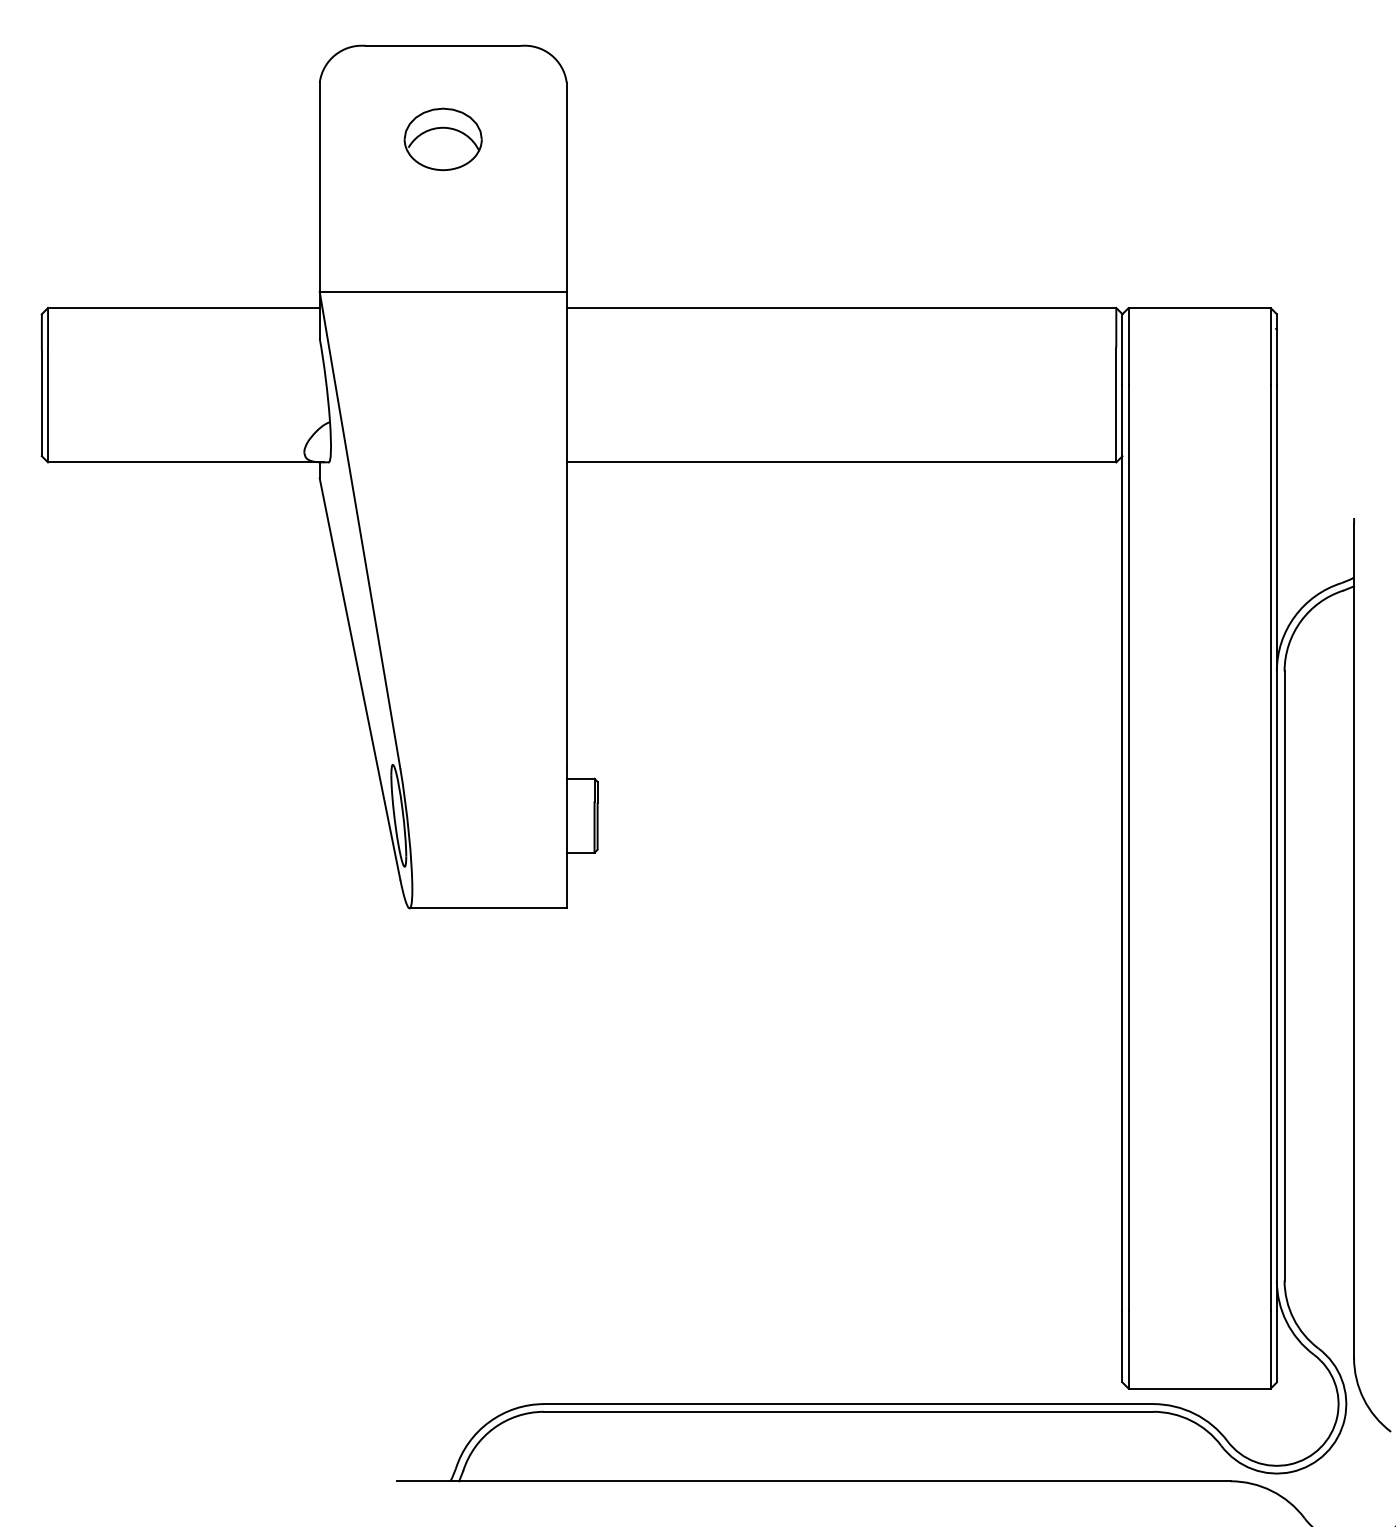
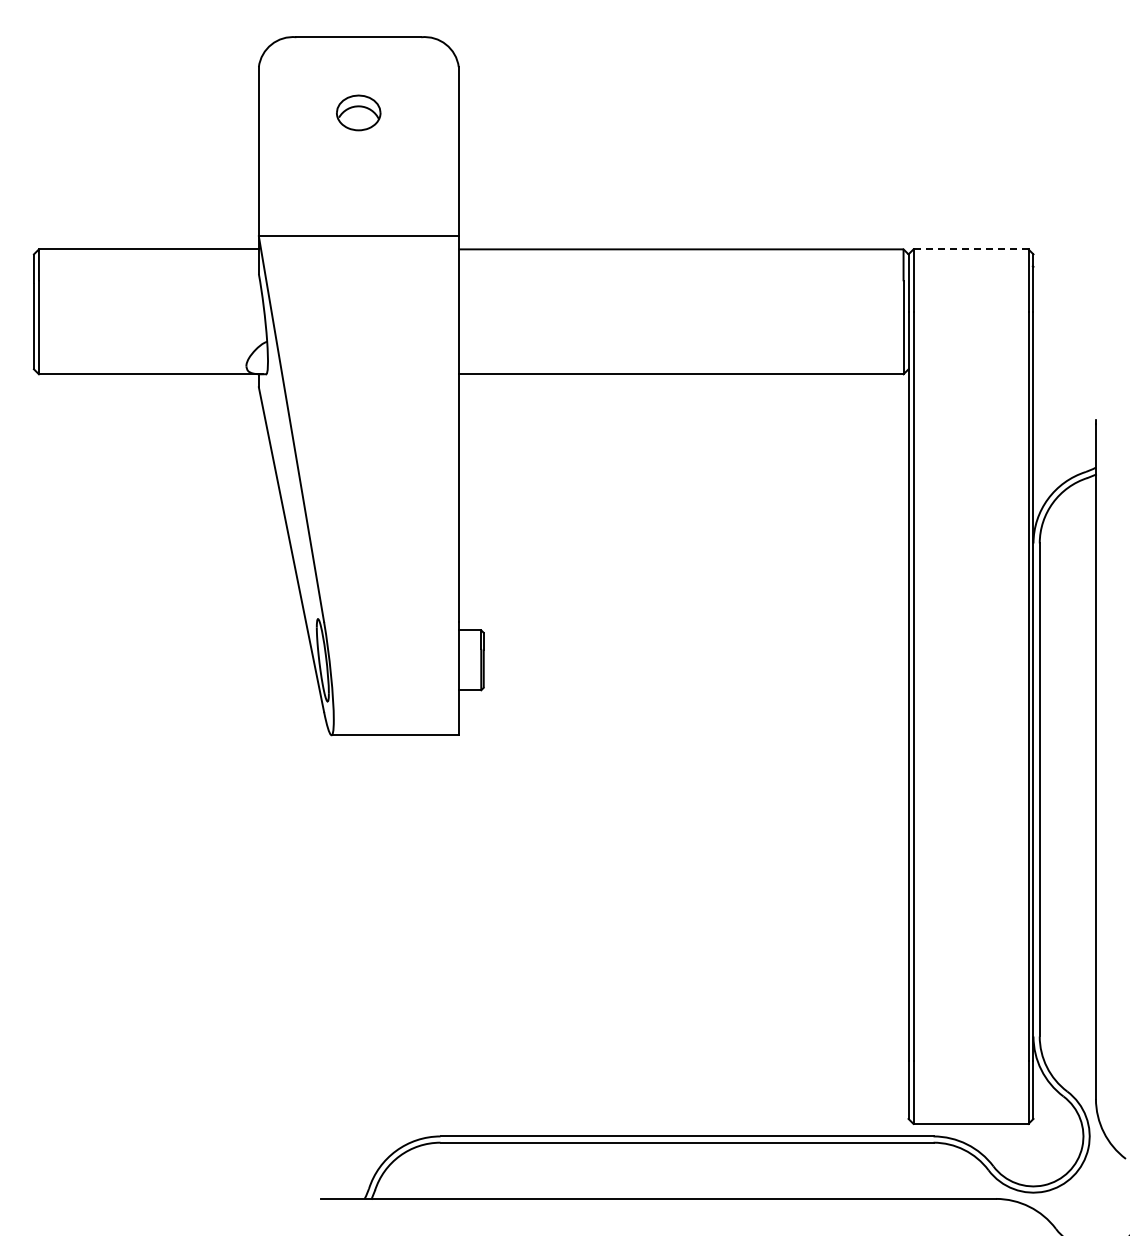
part: (442, 138) -> (358, 112), size x0.7
line: (1199, 308) -> (970, 249), solid -> dashed

